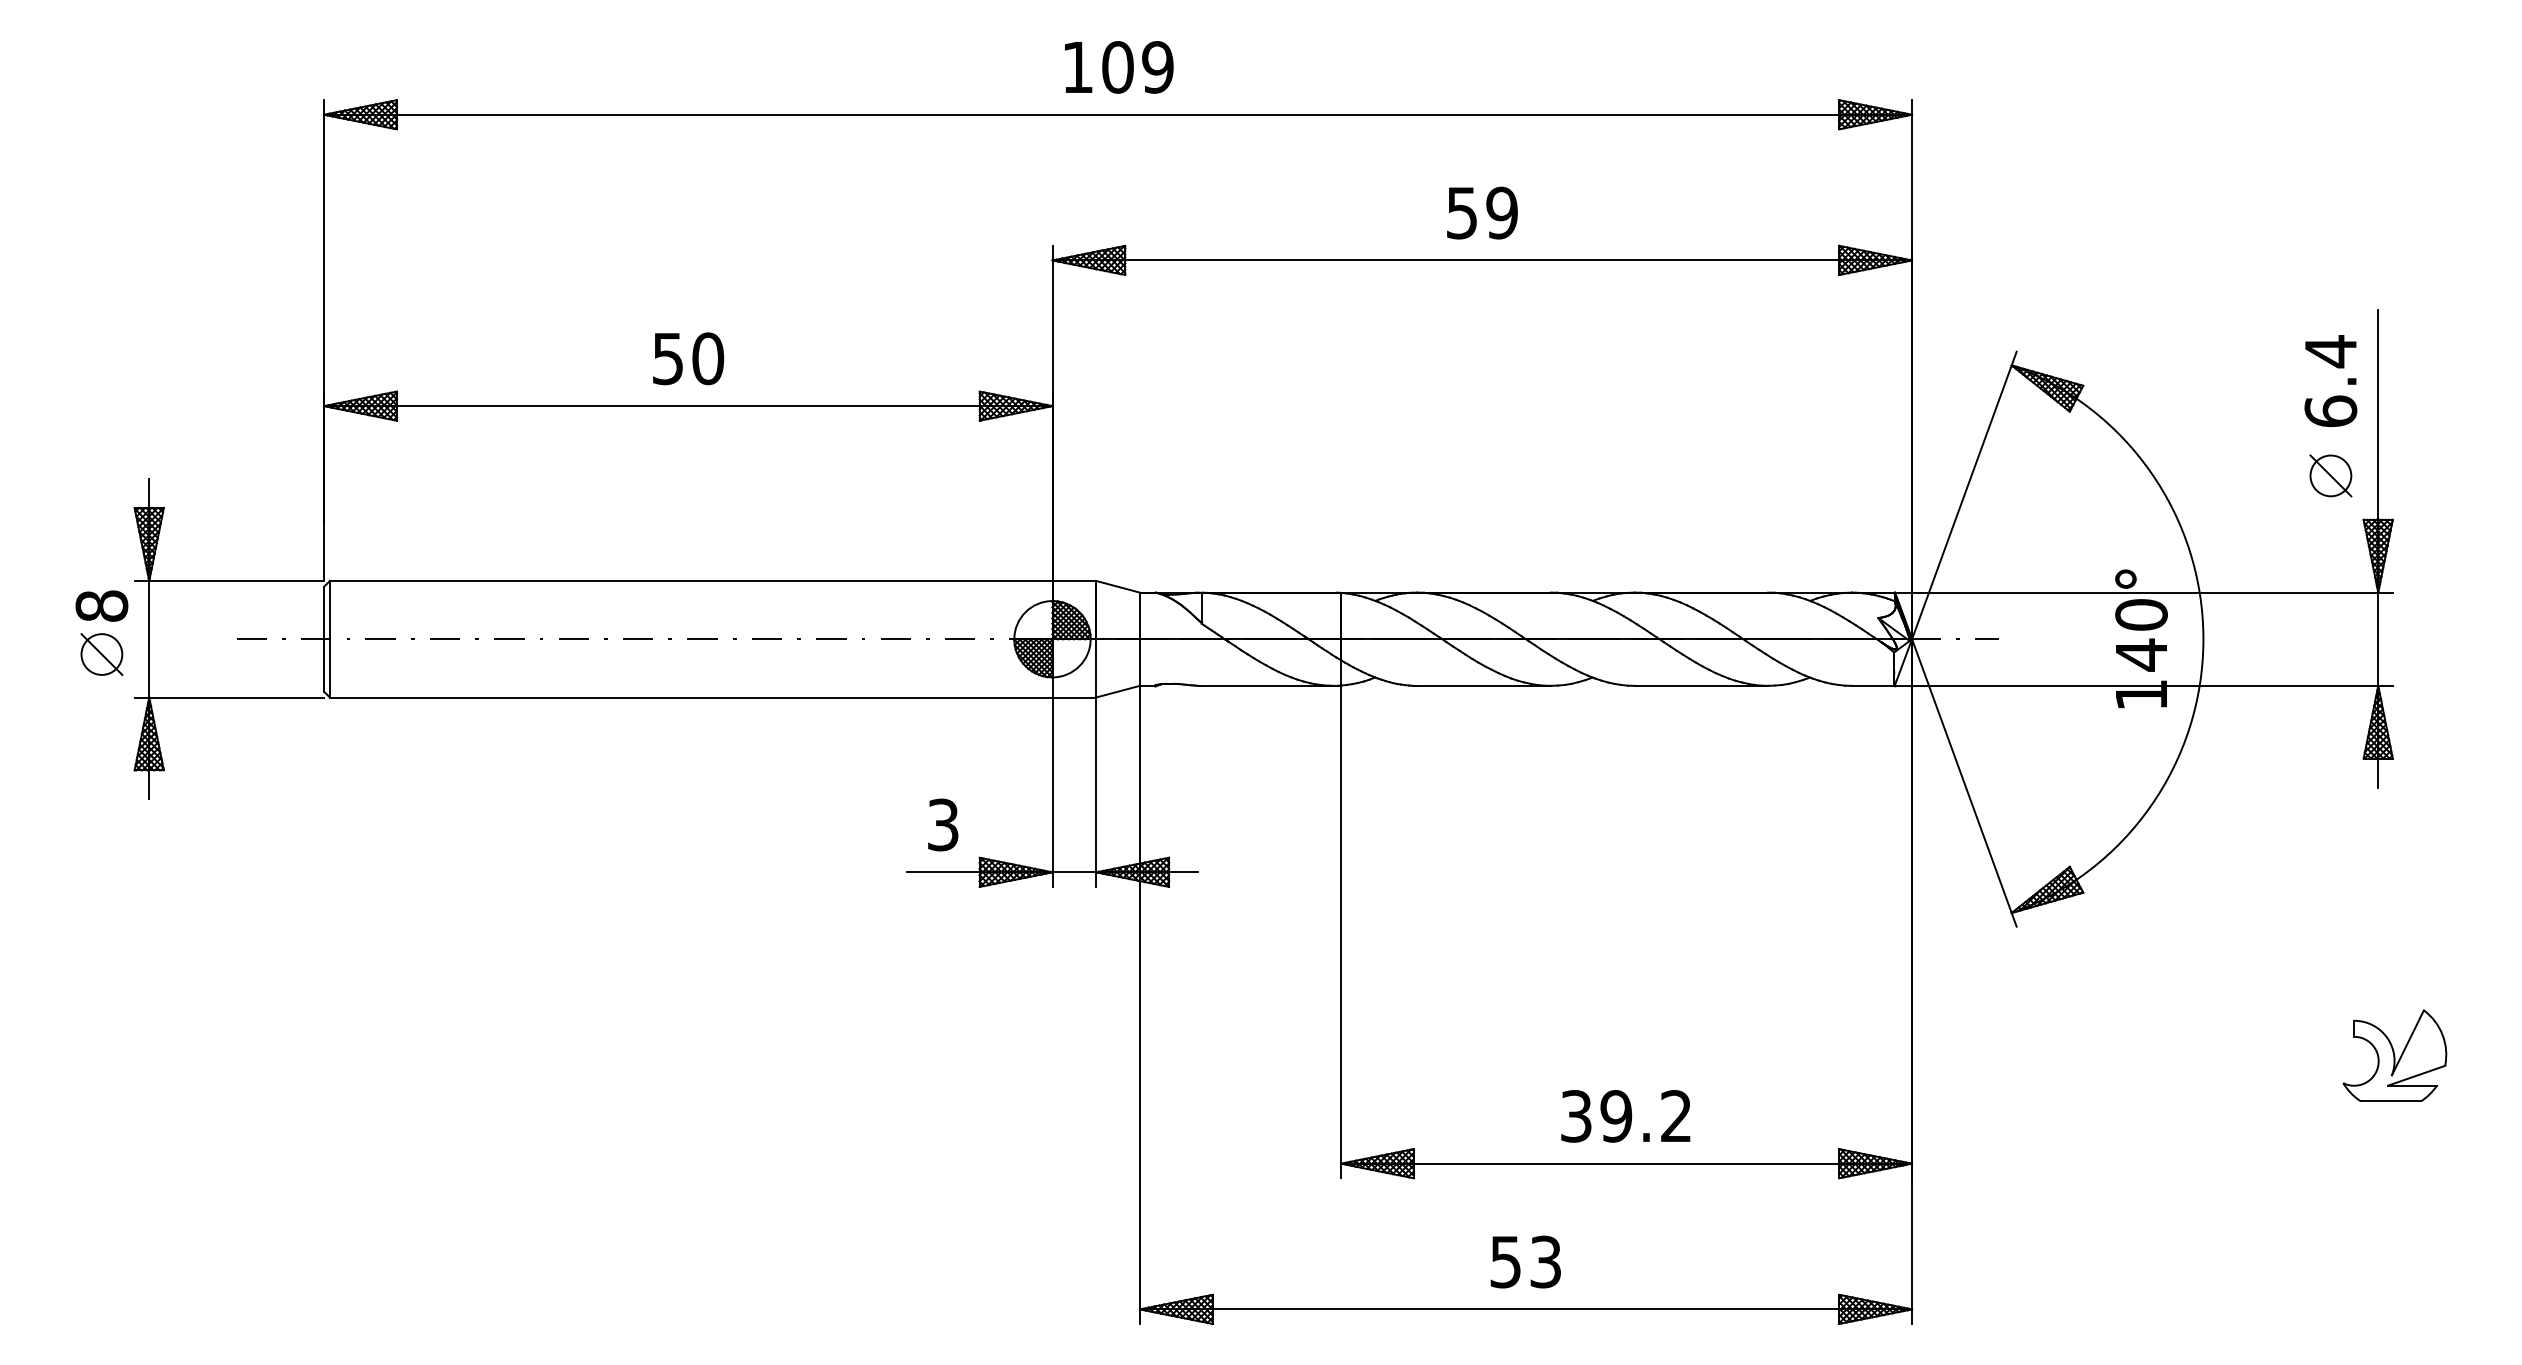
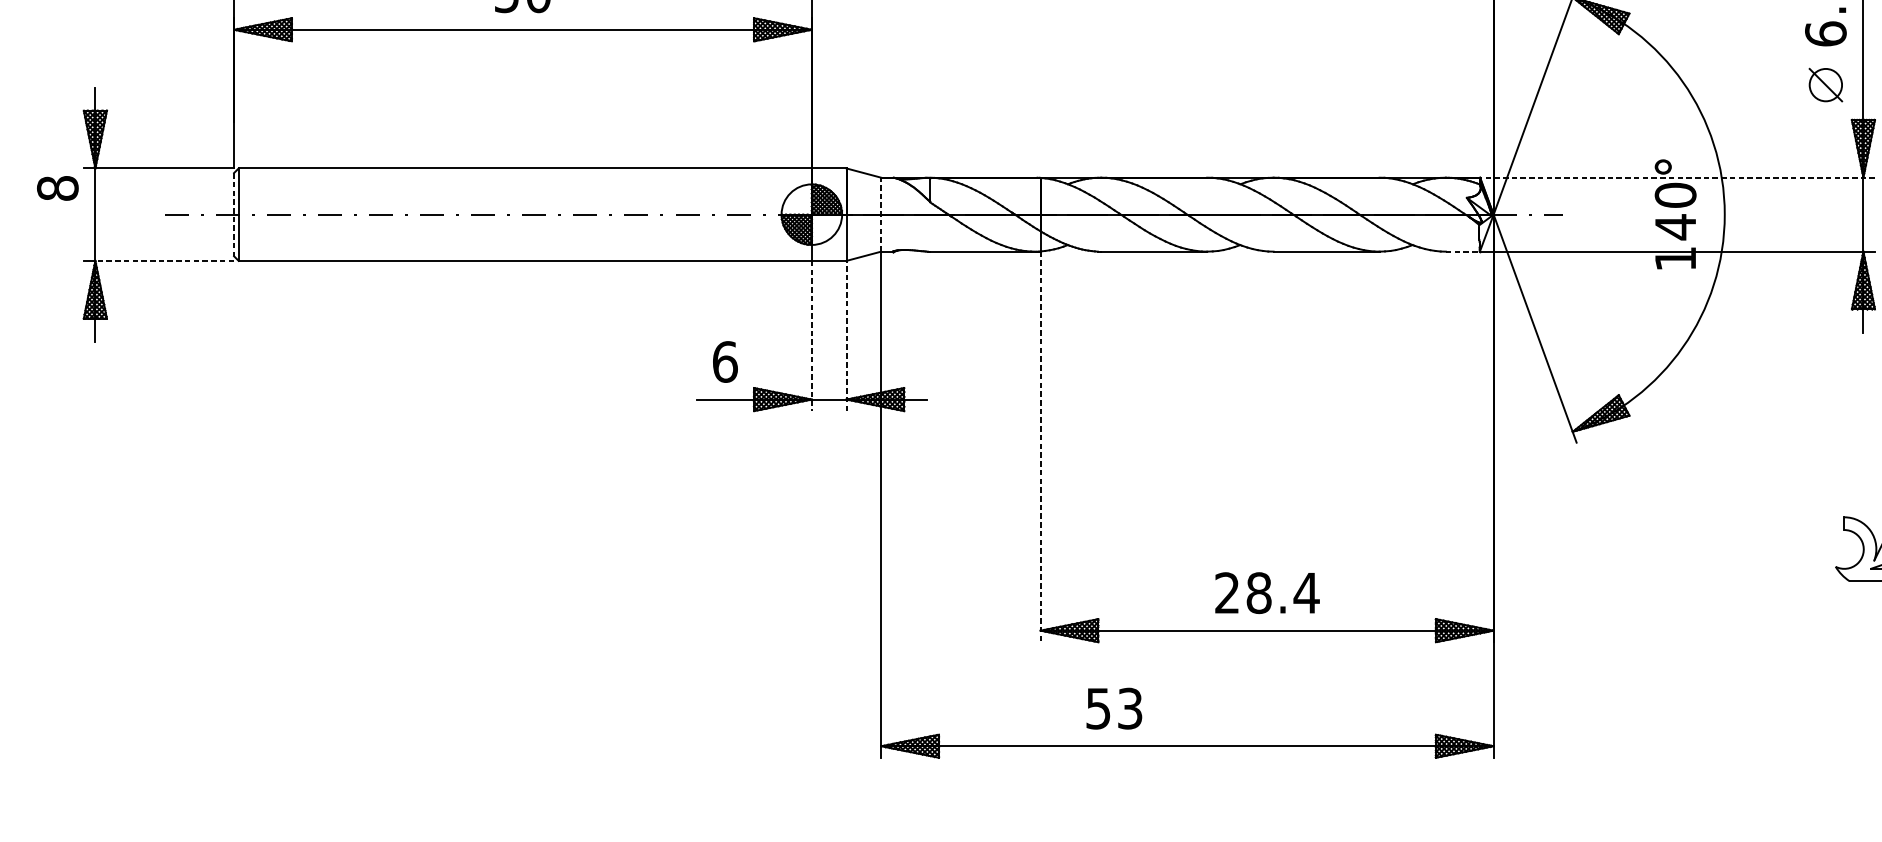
line: (2143, 592) -> (1677, 177), solid -> dashed
line: (324, 639) -> (234, 214), solid -> dashed
line: (1139, 639) -> (880, 214), solid -> dashed
part: (101, 654) -> (57, 226), removed
line: (1873, 685) -> (1463, 251), solid -> dashed
line: (236, 697) -> (164, 260), solid -> dashed
line: (1052, 792) -> (811, 336), solid -> dashed
line: (1096, 792) -> (846, 336), solid -> dashed
text: (943, 824) -> (725, 361), 3 -> 6
line: (1340, 932) -> (1040, 447), solid -> dashed
text: (1626, 1116) -> (1267, 593), 39.2 -> 28.4
text: (1525, 1261) -> (1114, 708), moved

